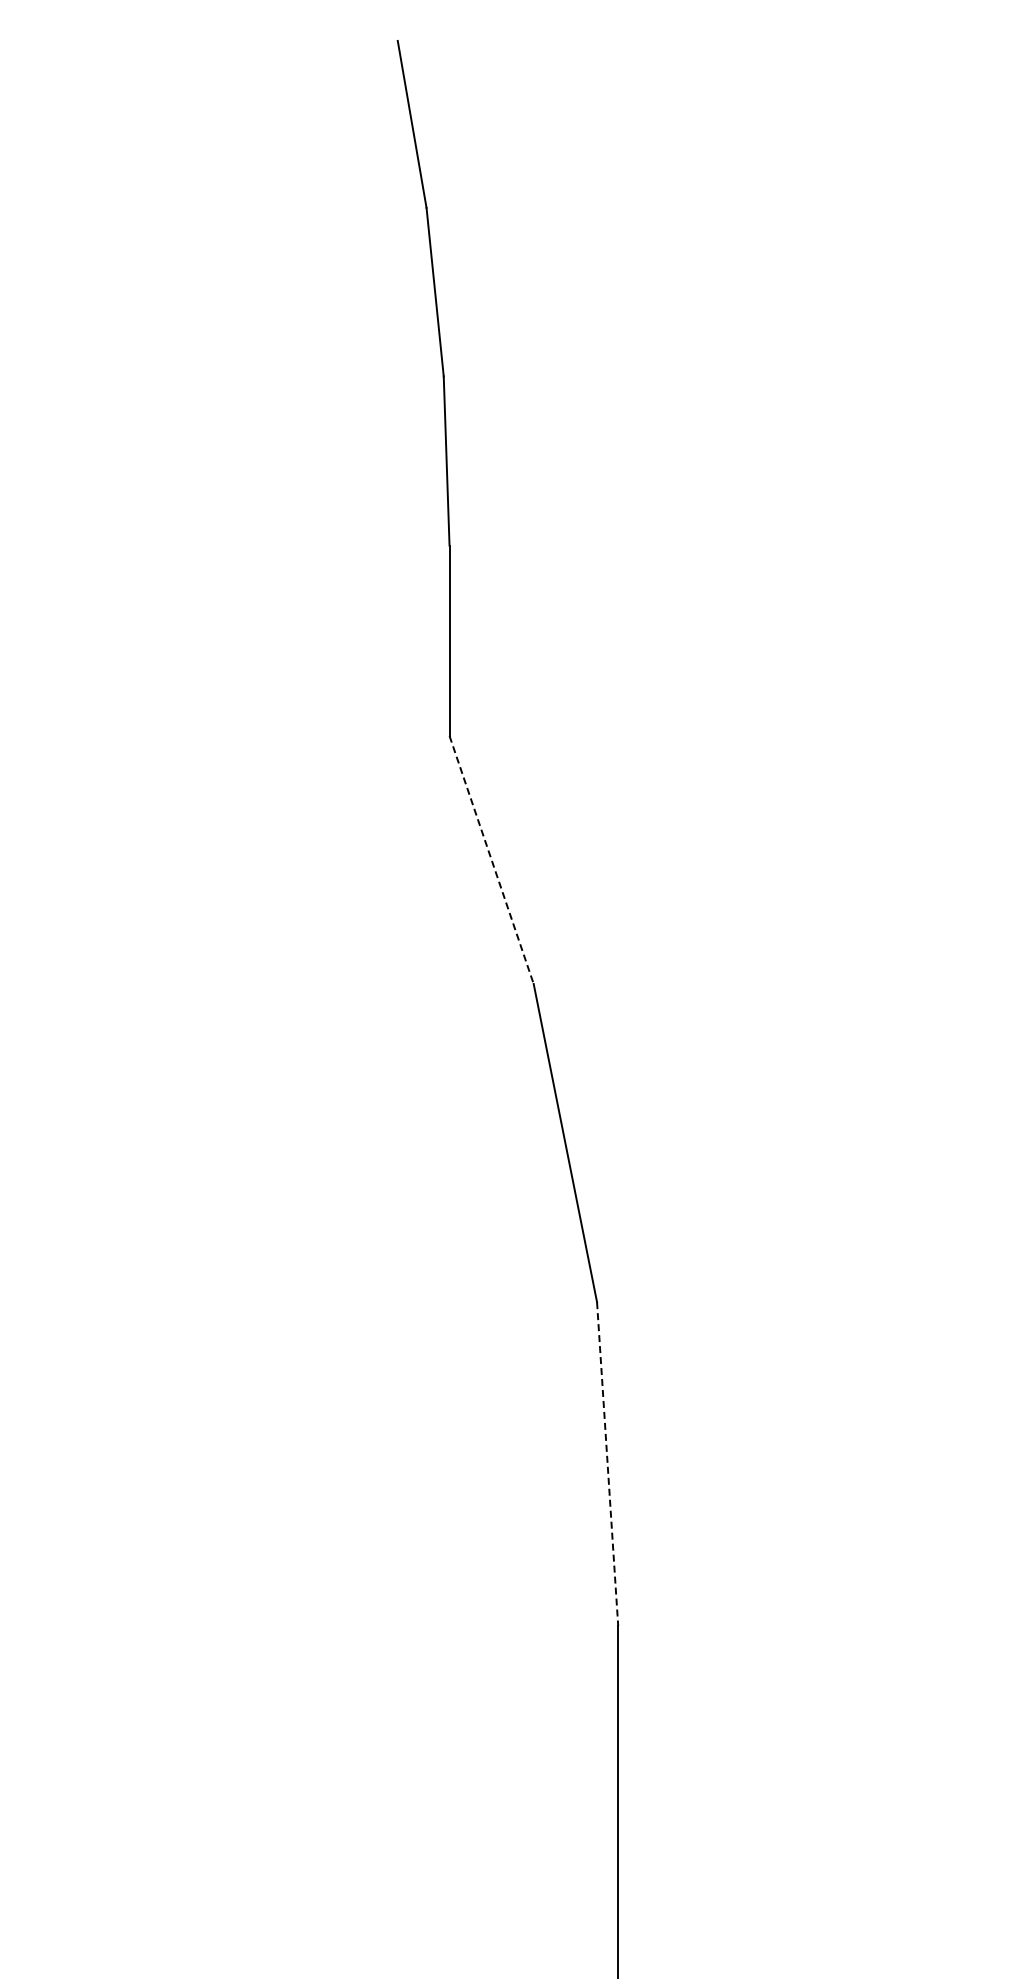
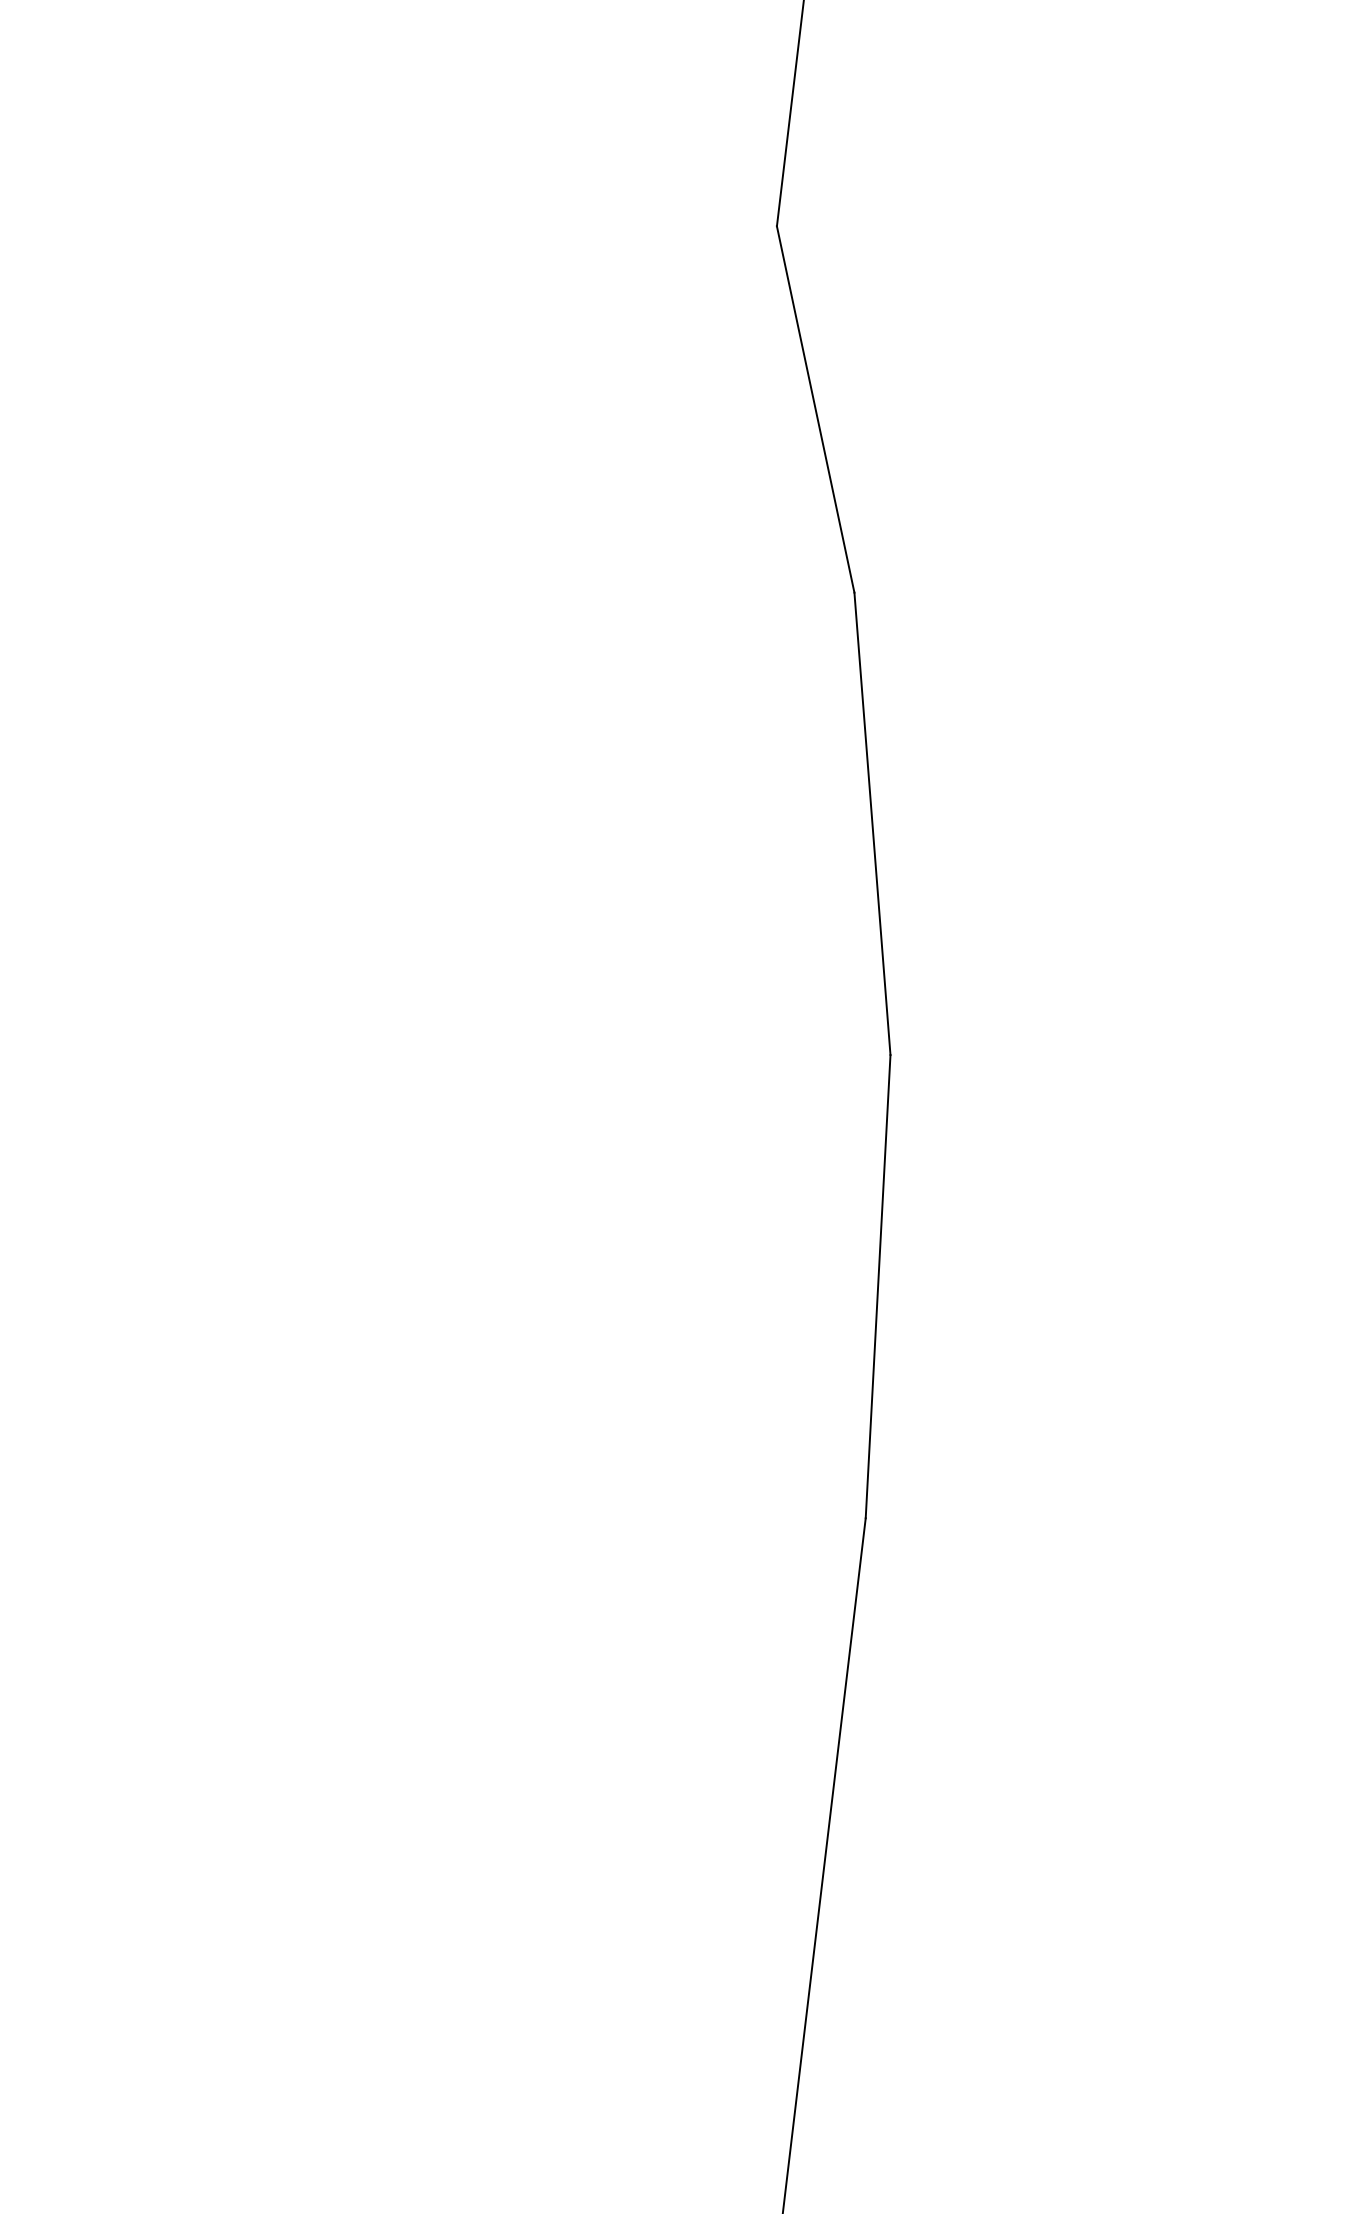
line: (491, 859) -> (815, 408), dashed -> solid
line: (607, 1464) -> (877, 1287), dashed -> solid

